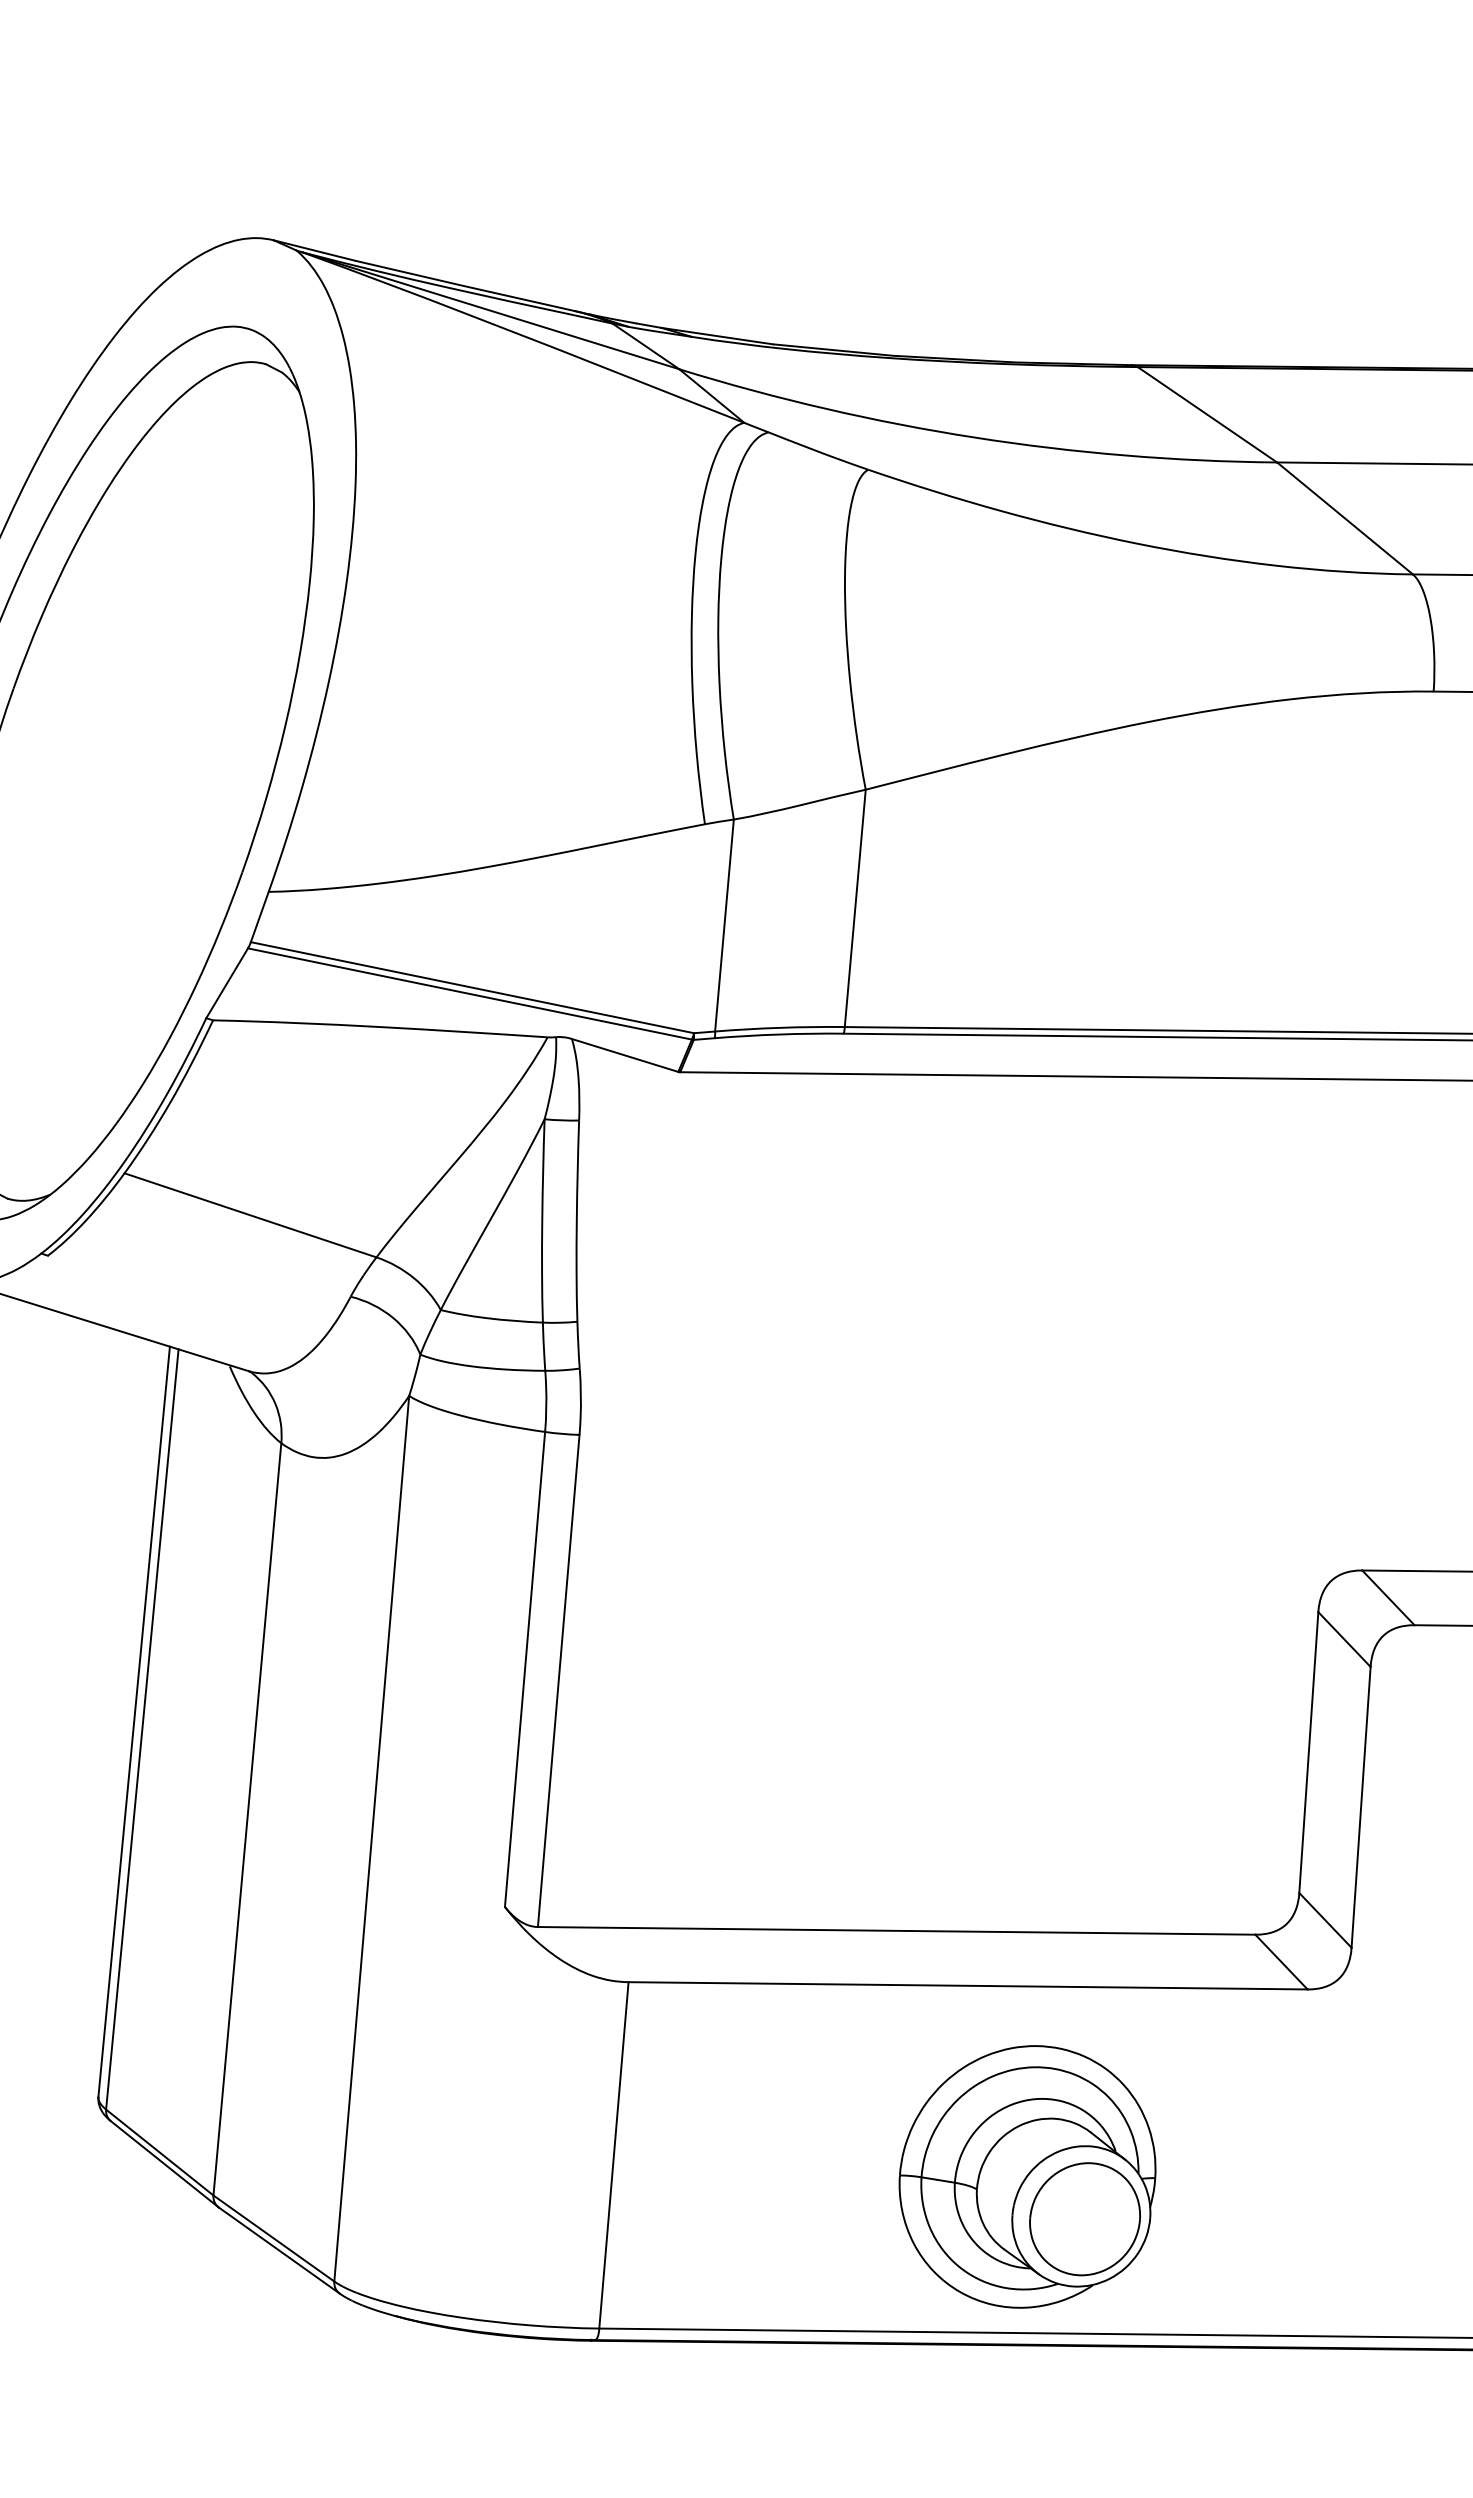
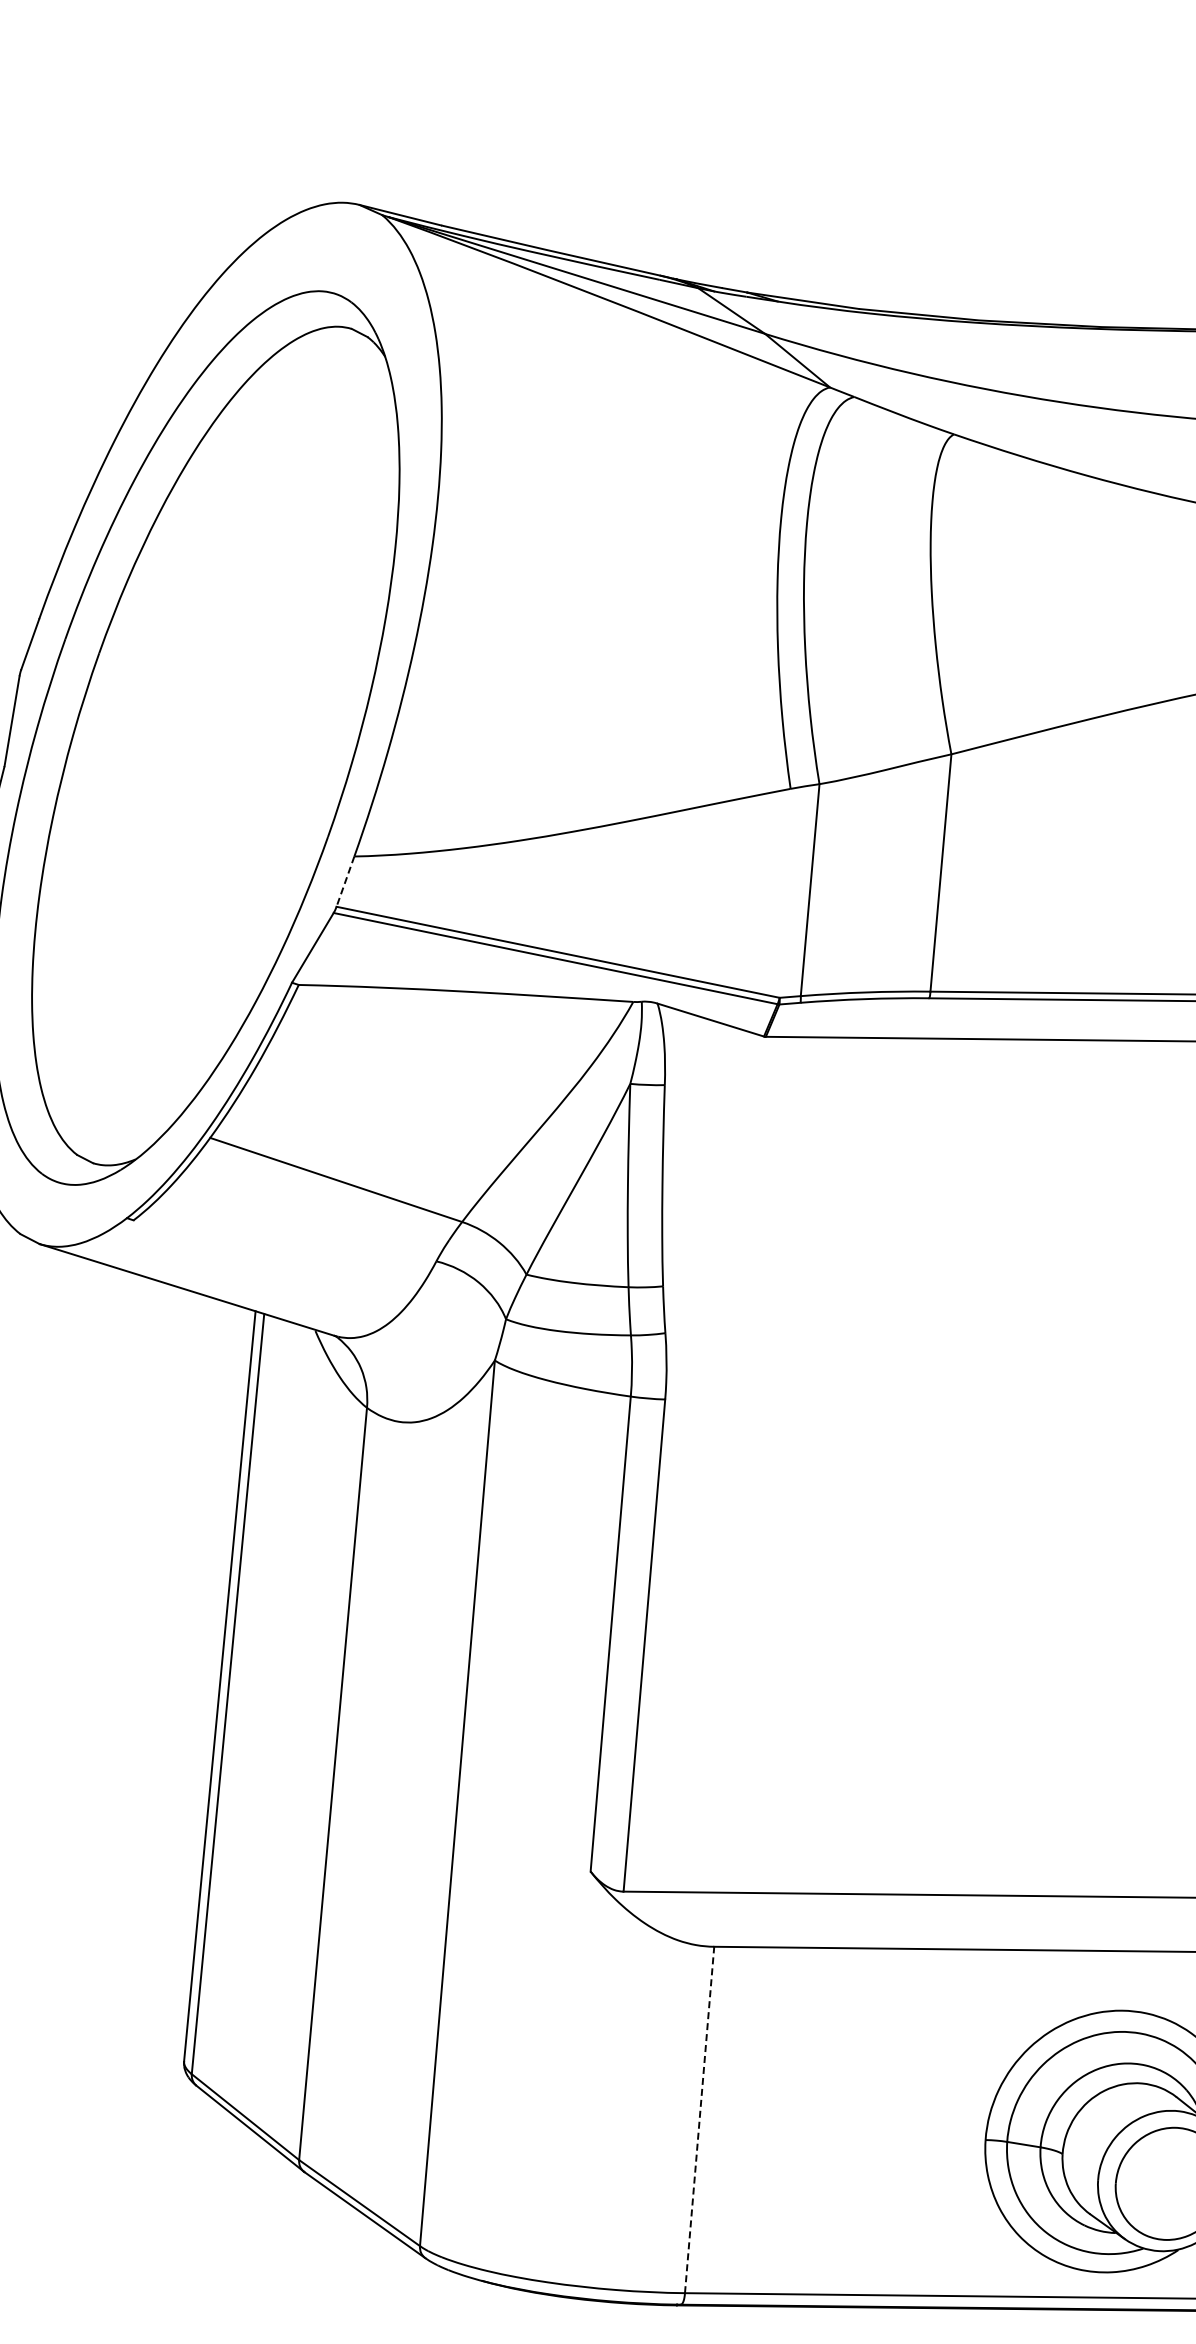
line: (259, 917) -> (345, 882), solid -> dashed
line: (613, 2155) -> (699, 2120), solid -> dashed

